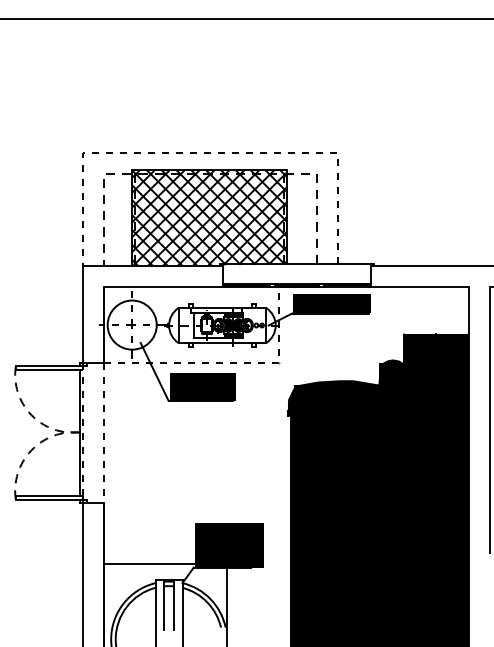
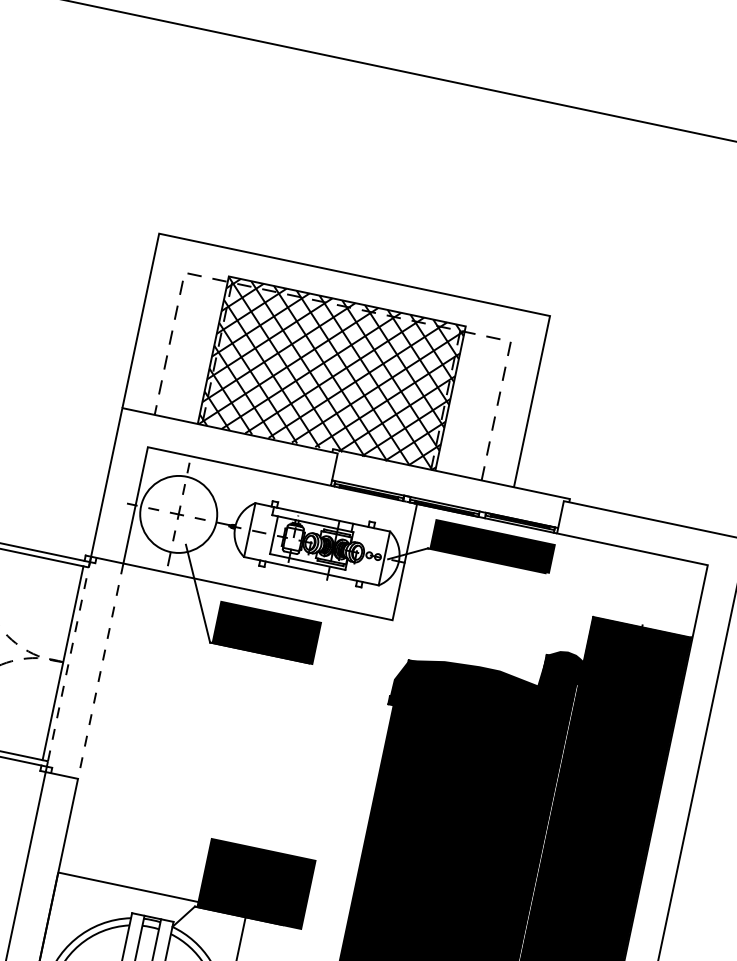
line: (208, 152) -> (351, 274), dashed -> solid
line: (230, 362) -> (317, 603), dashed -> solid

